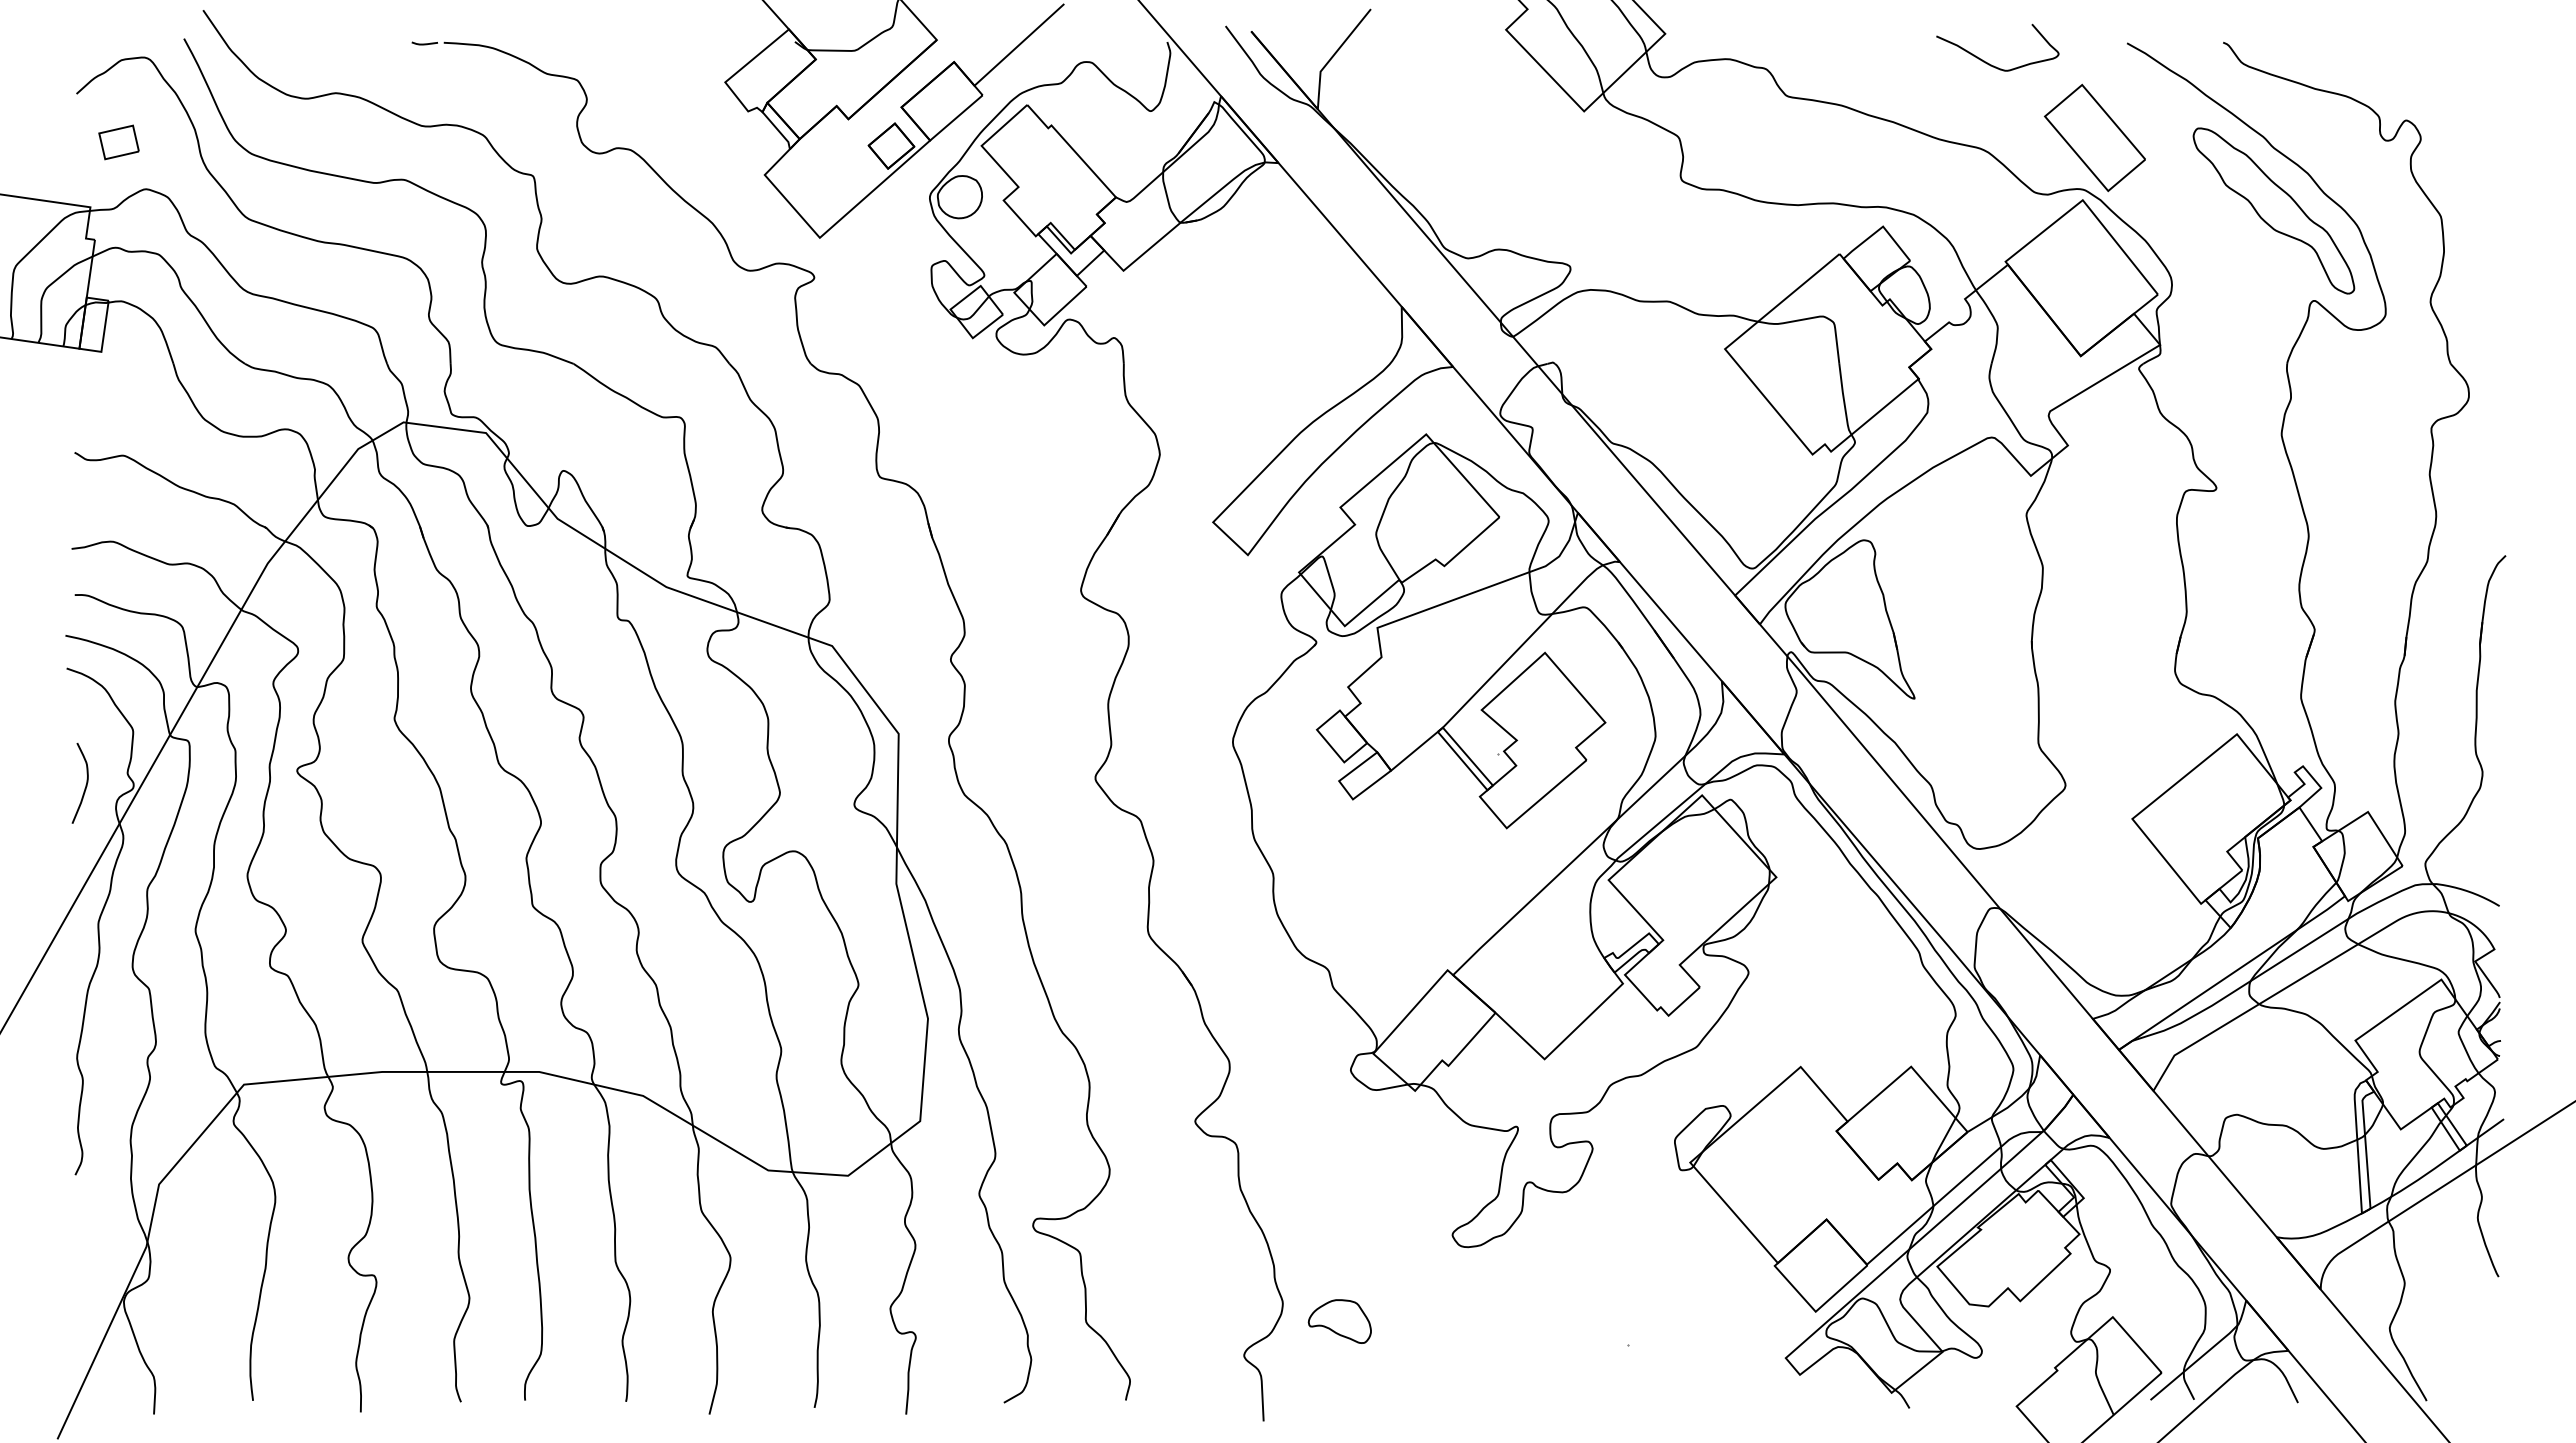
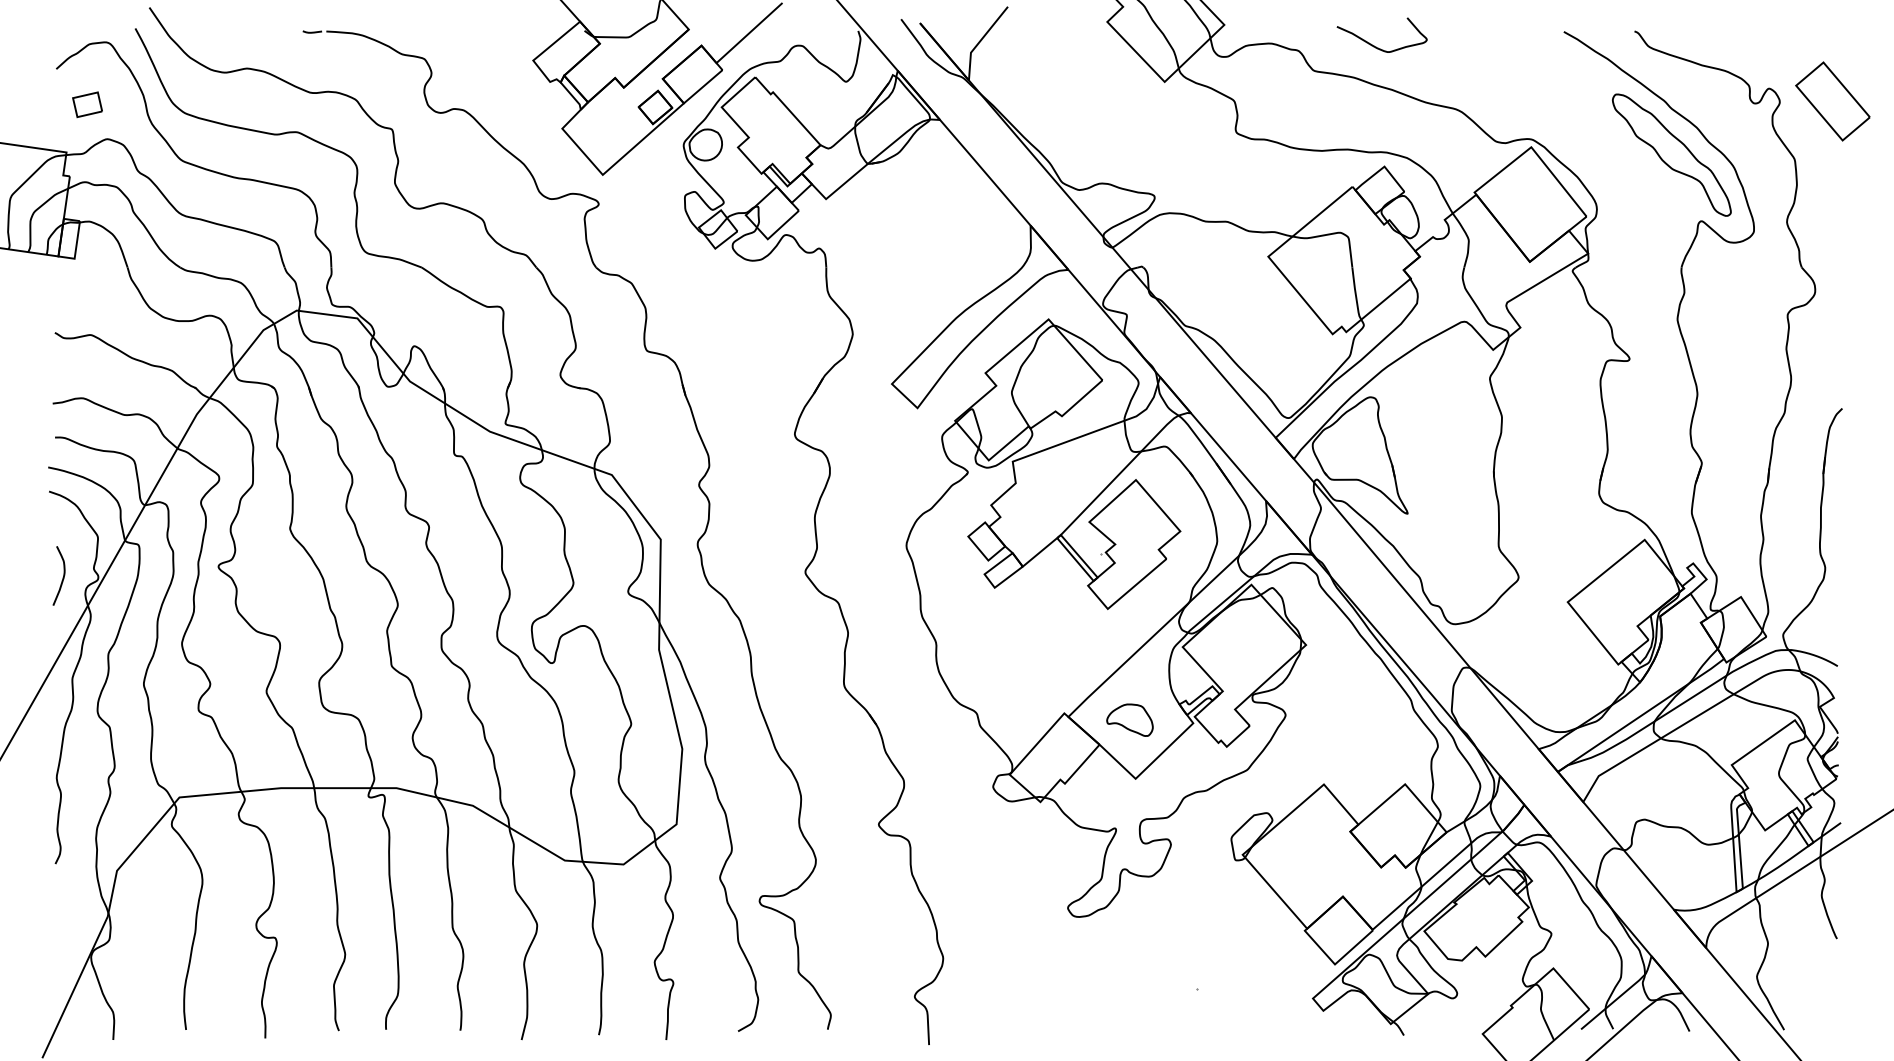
curve: (1986, 61) -> (1373, 45), moved
part: (2094, 137) -> (1832, 101), moved
part: (1339, 1321) -> (1129, 720), moved

